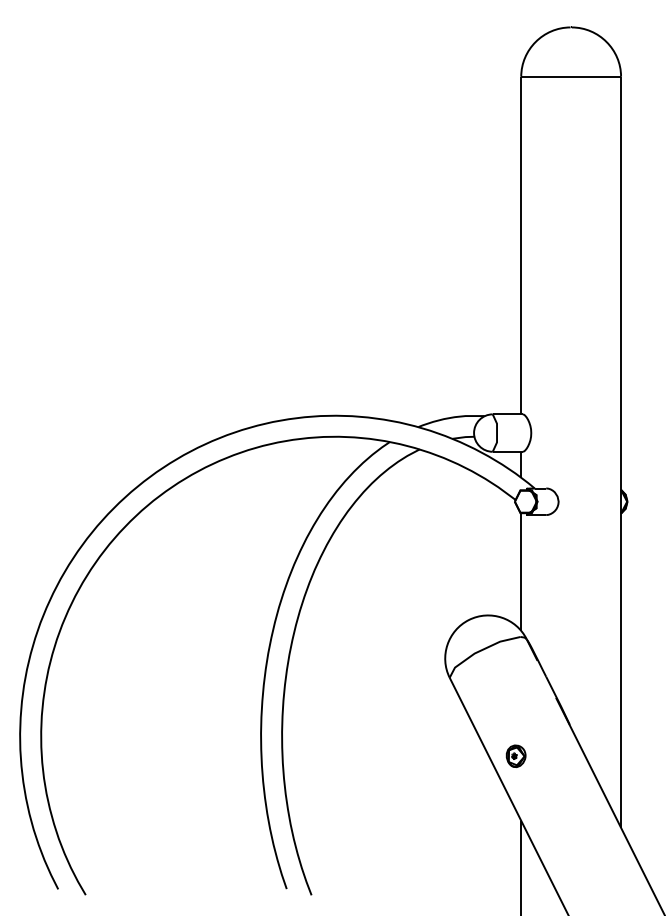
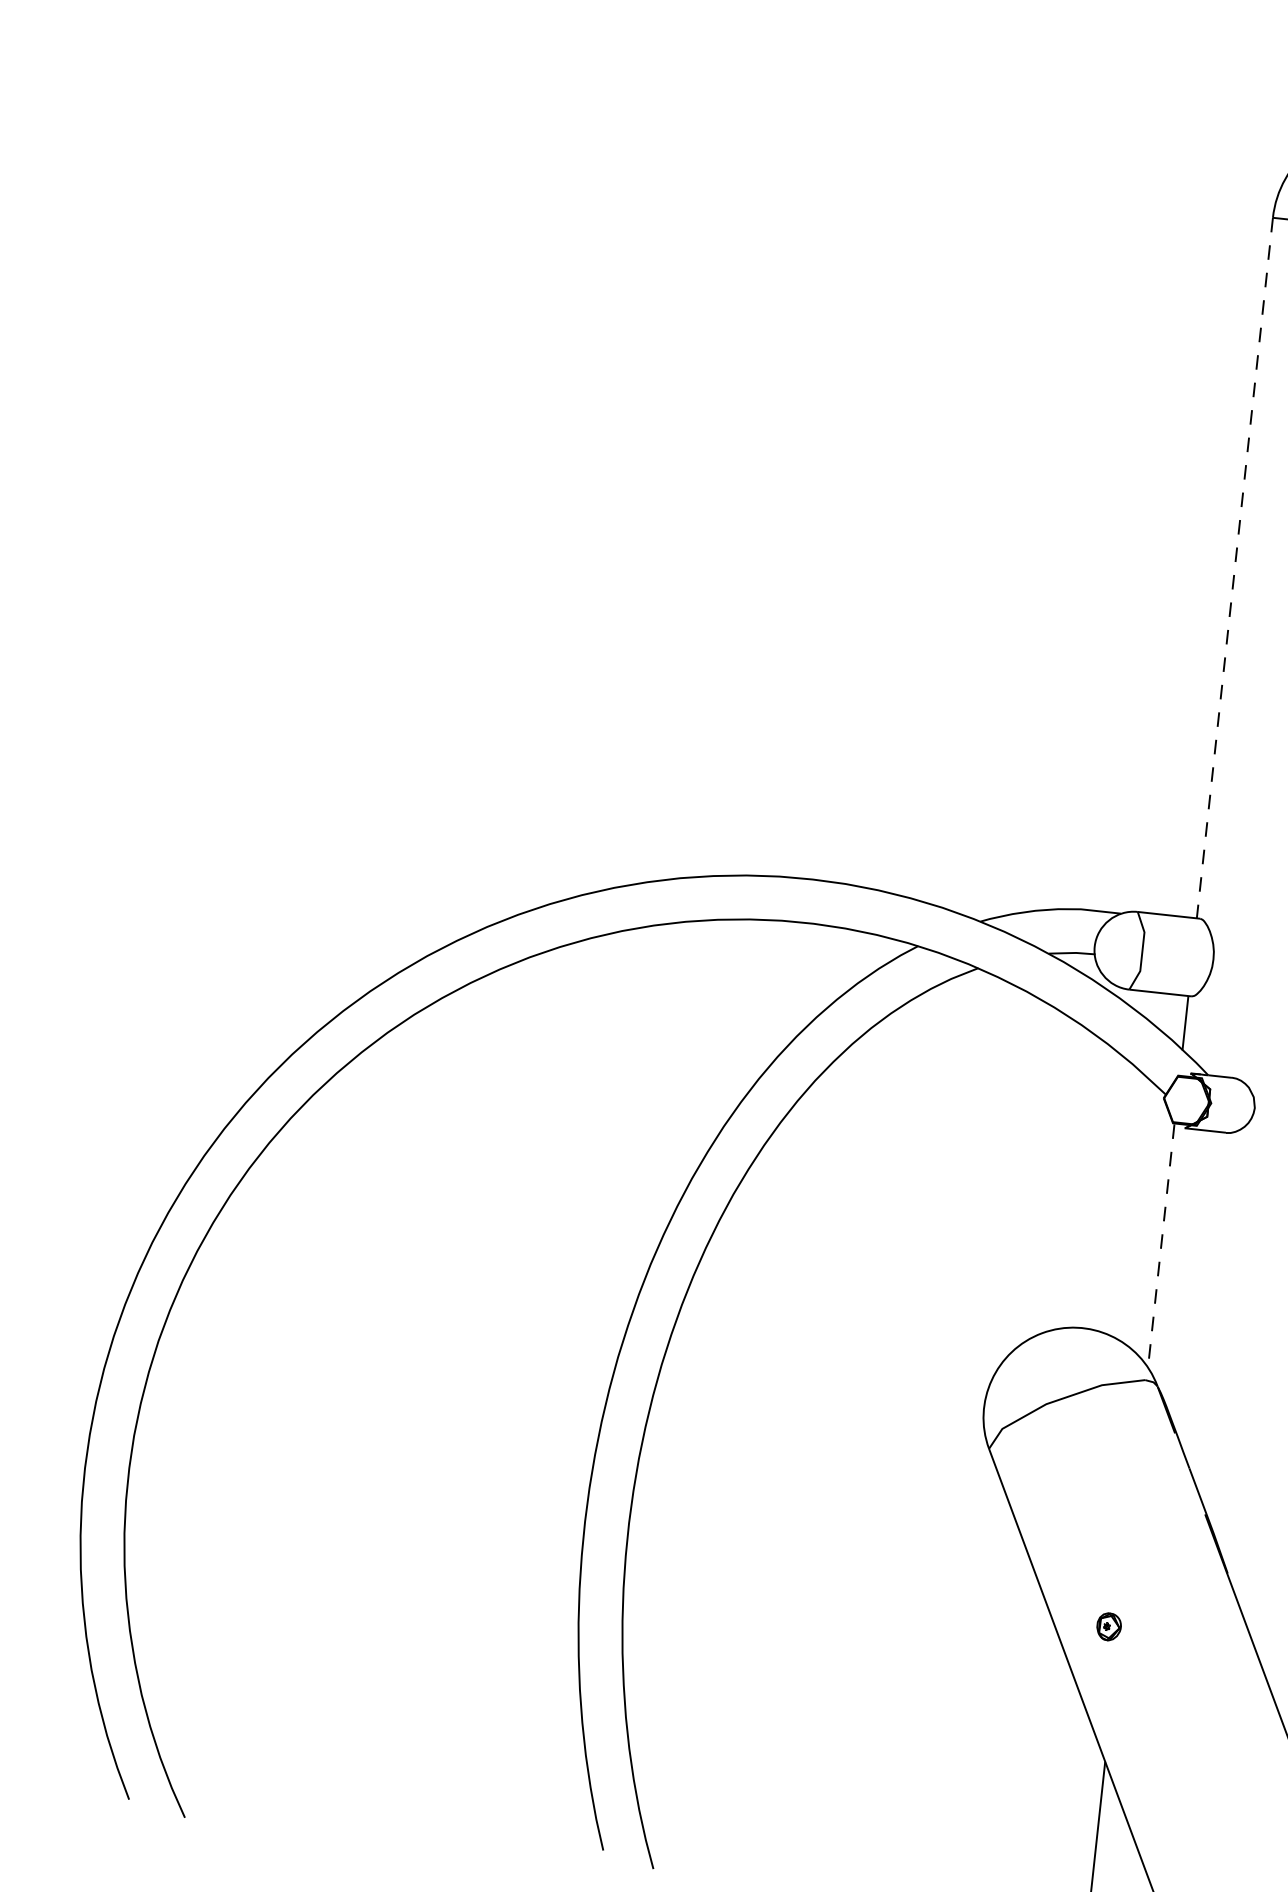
line: (521, 245) -> (1235, 568), solid -> dashed
line: (521, 572) -> (1161, 1246), solid -> dashed
part: (515, 756) -> (1107, 1626), size x0.6

